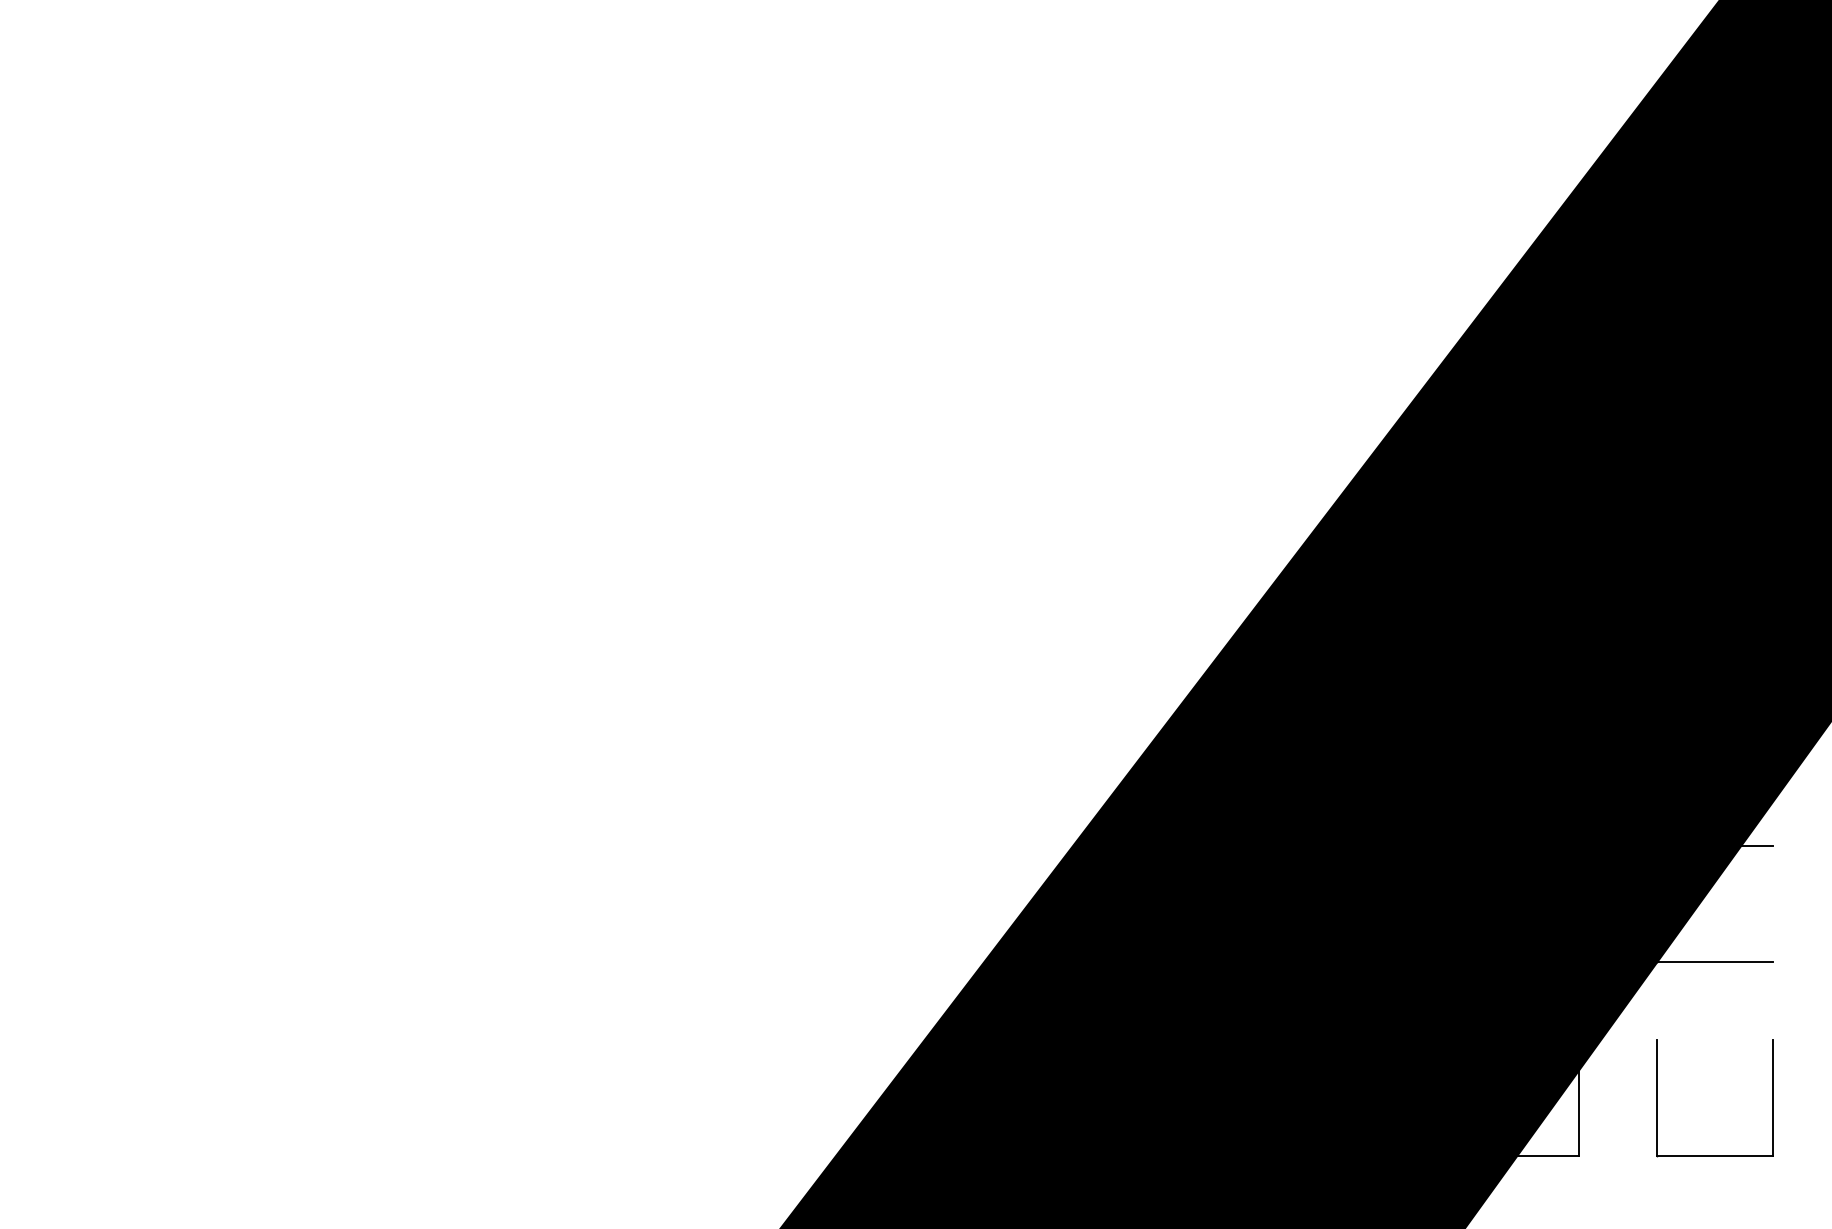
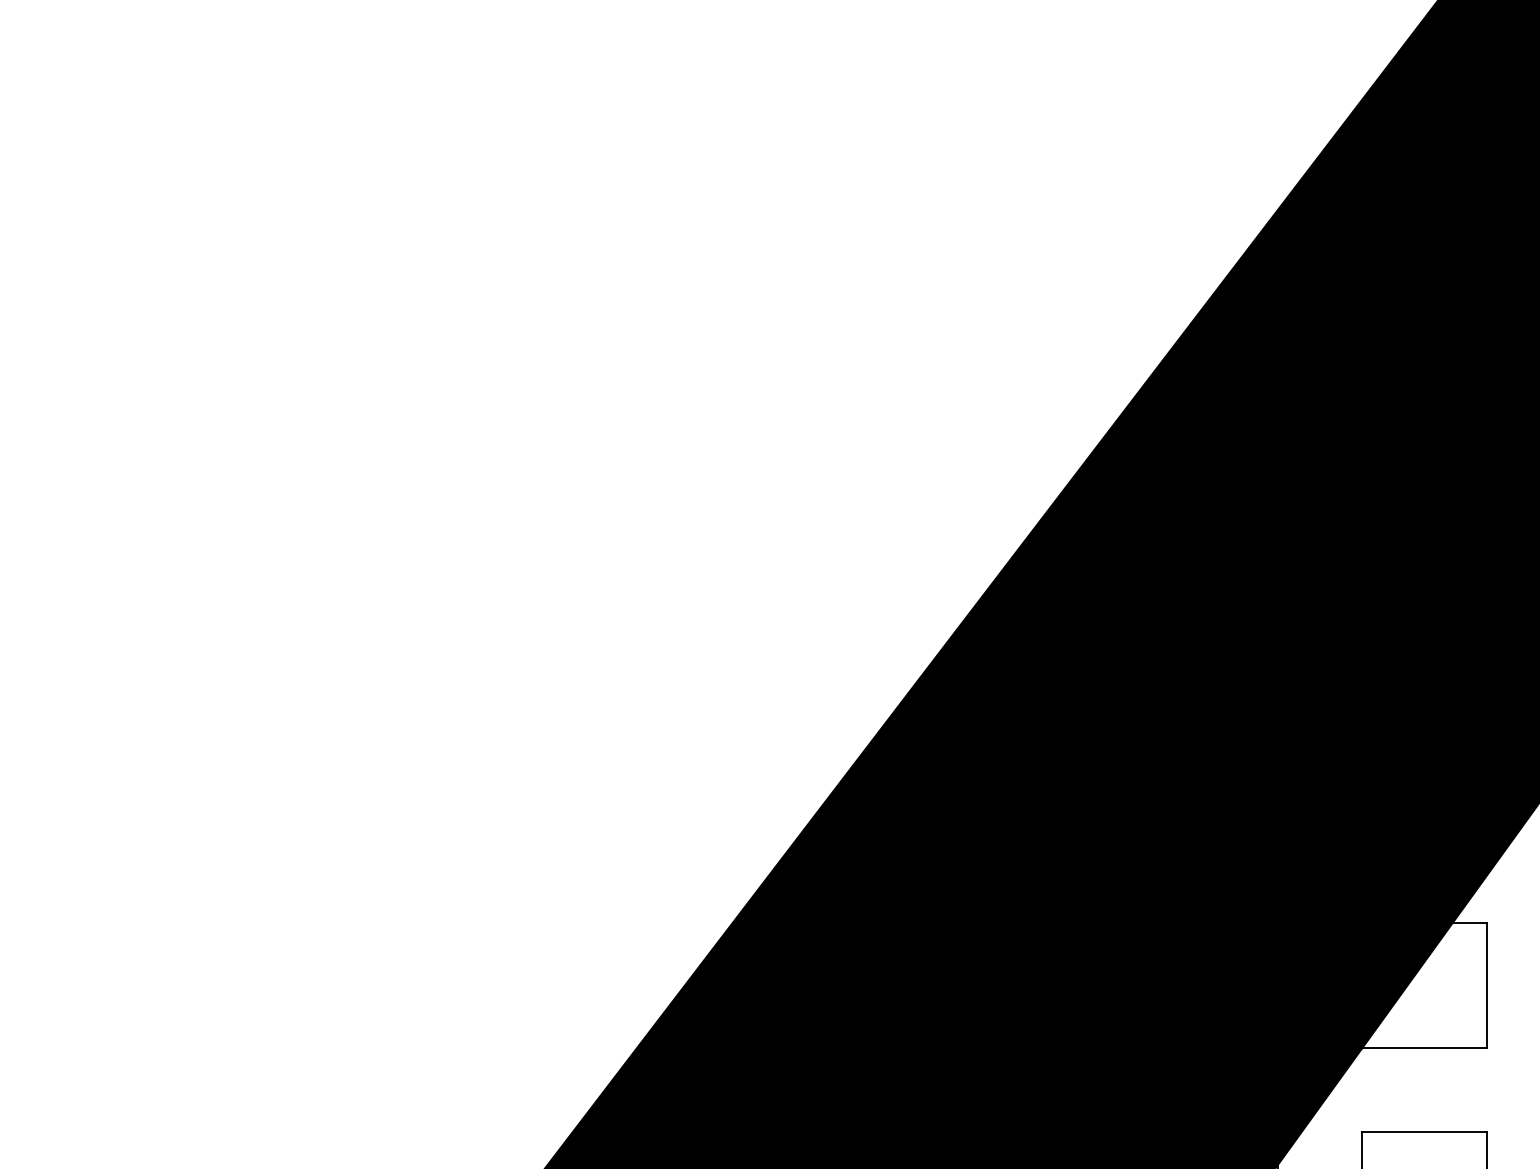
line: (1773, 903) -> (1487, 985), added
line: (1714, 1039) -> (1423, 1131), added

